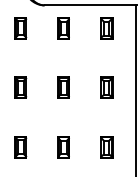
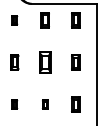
part: (20, 28) -> (14, 20), size x0.6
part: (62, 87) -> (44, 62), size x1.4
part: (20, 146) -> (14, 104), size x0.6
part: (62, 146) -> (44, 104), size x0.6

